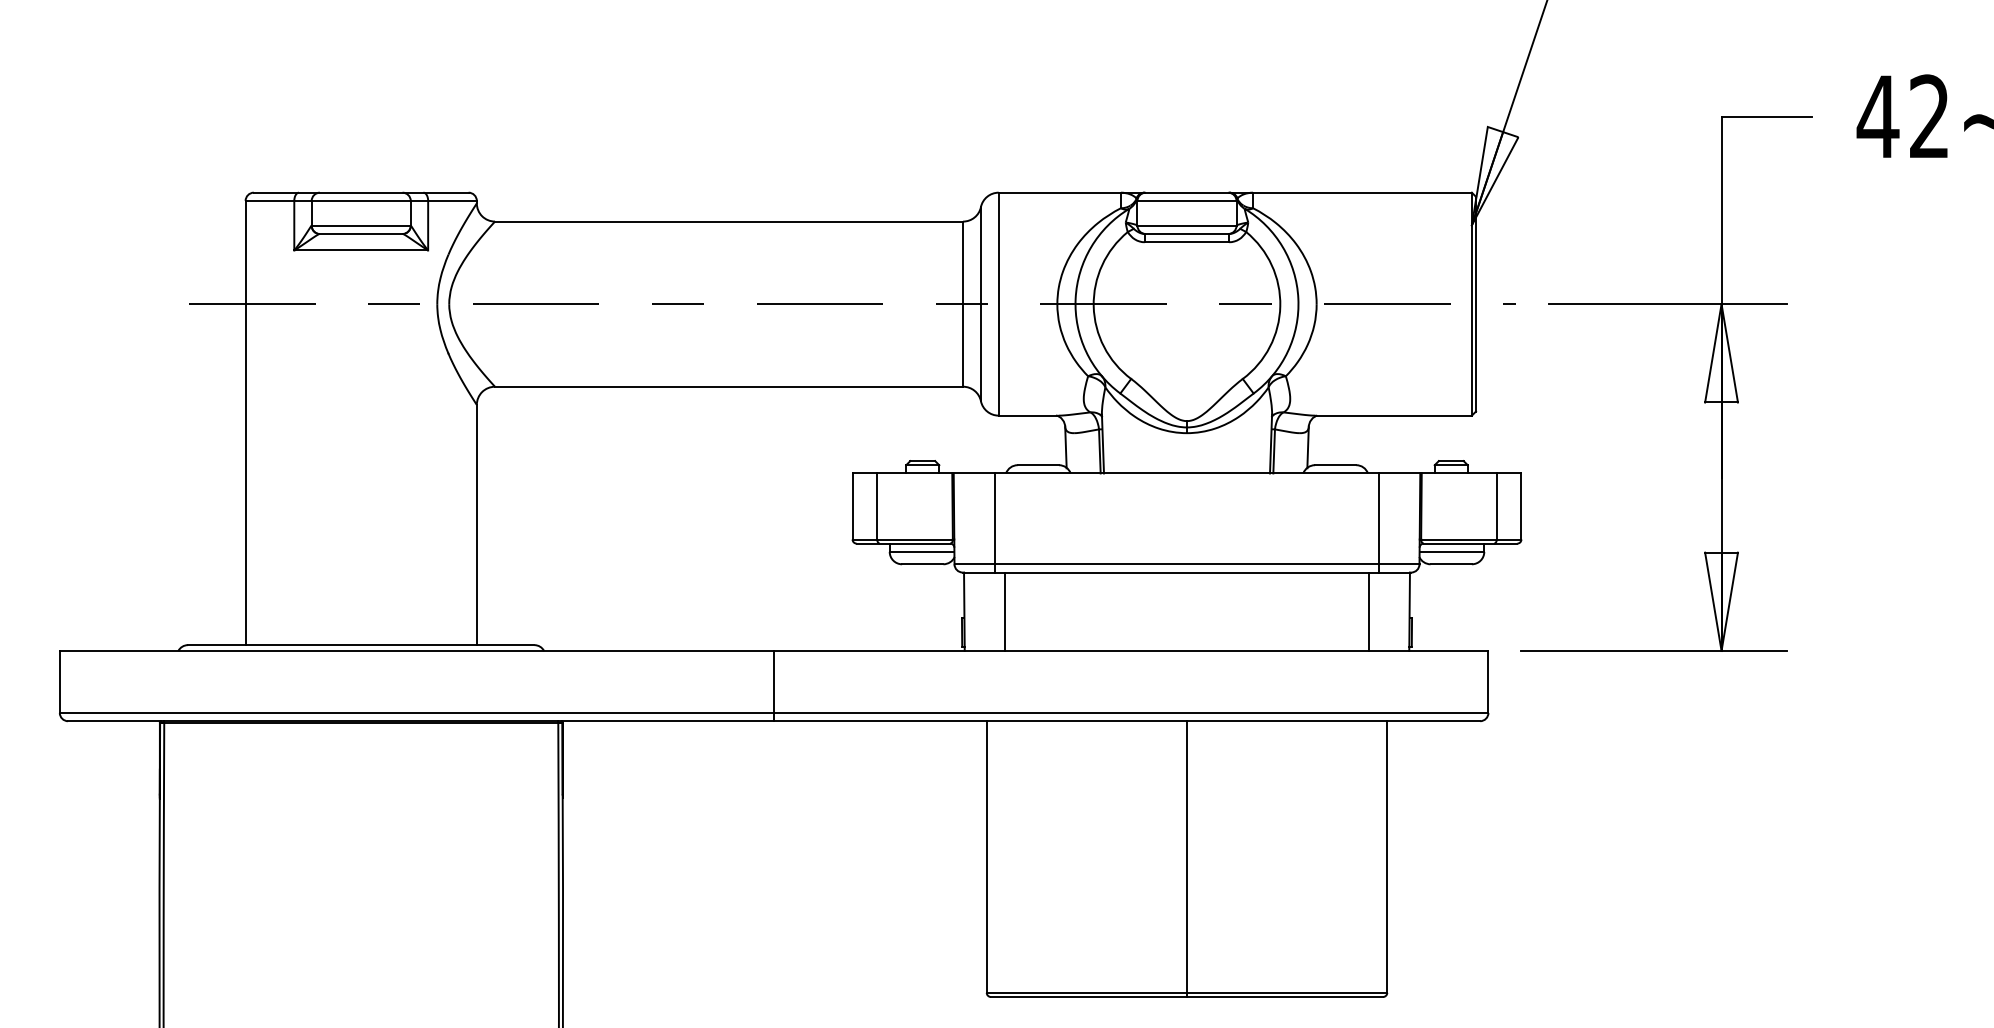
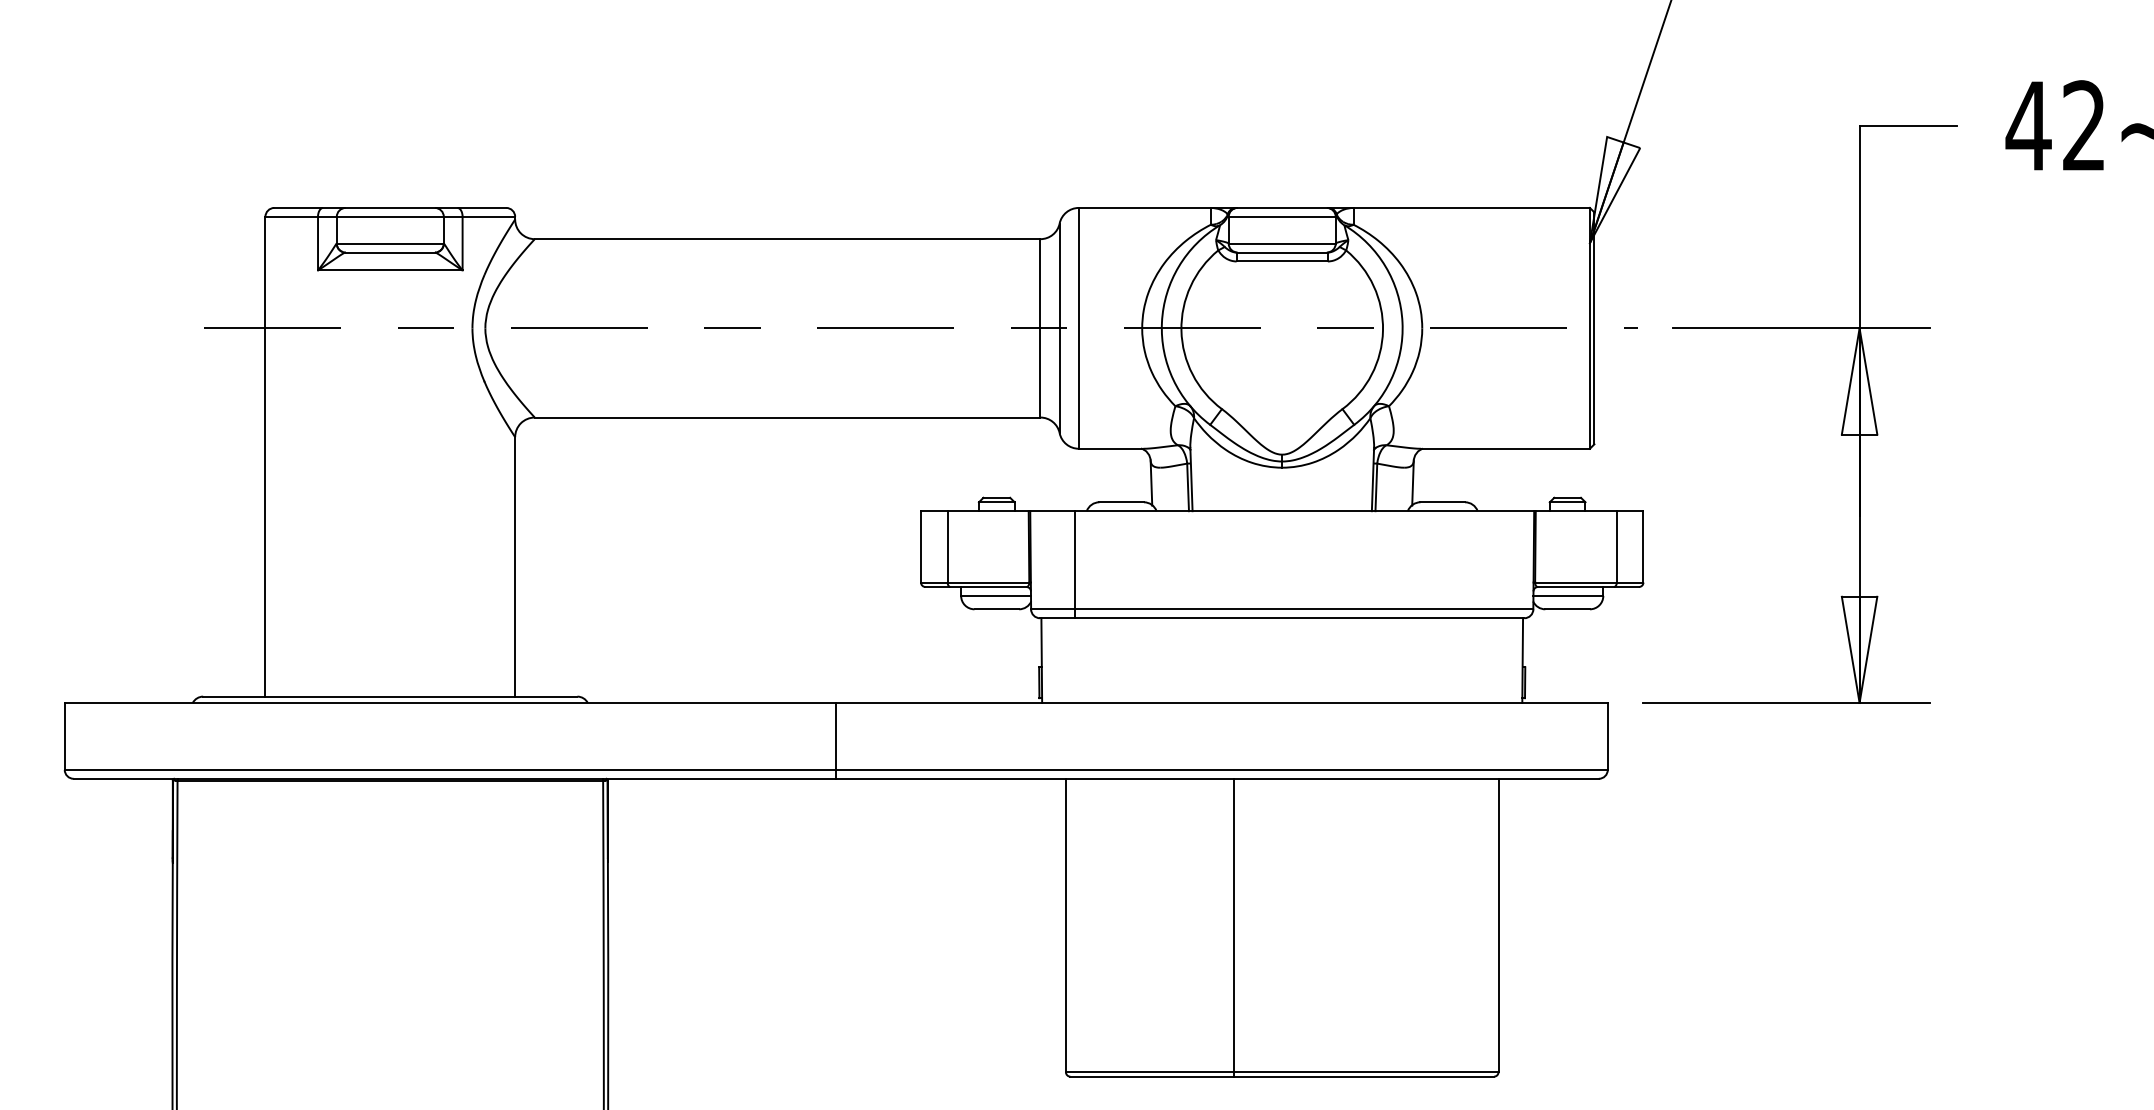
line: (1379, 522) -> (1490, 564), removed
line: (1005, 611) -> (1086, 660), removed
line: (1368, 611) -> (1478, 660), removed
line: (1187, 859) -> (1234, 928), moved

